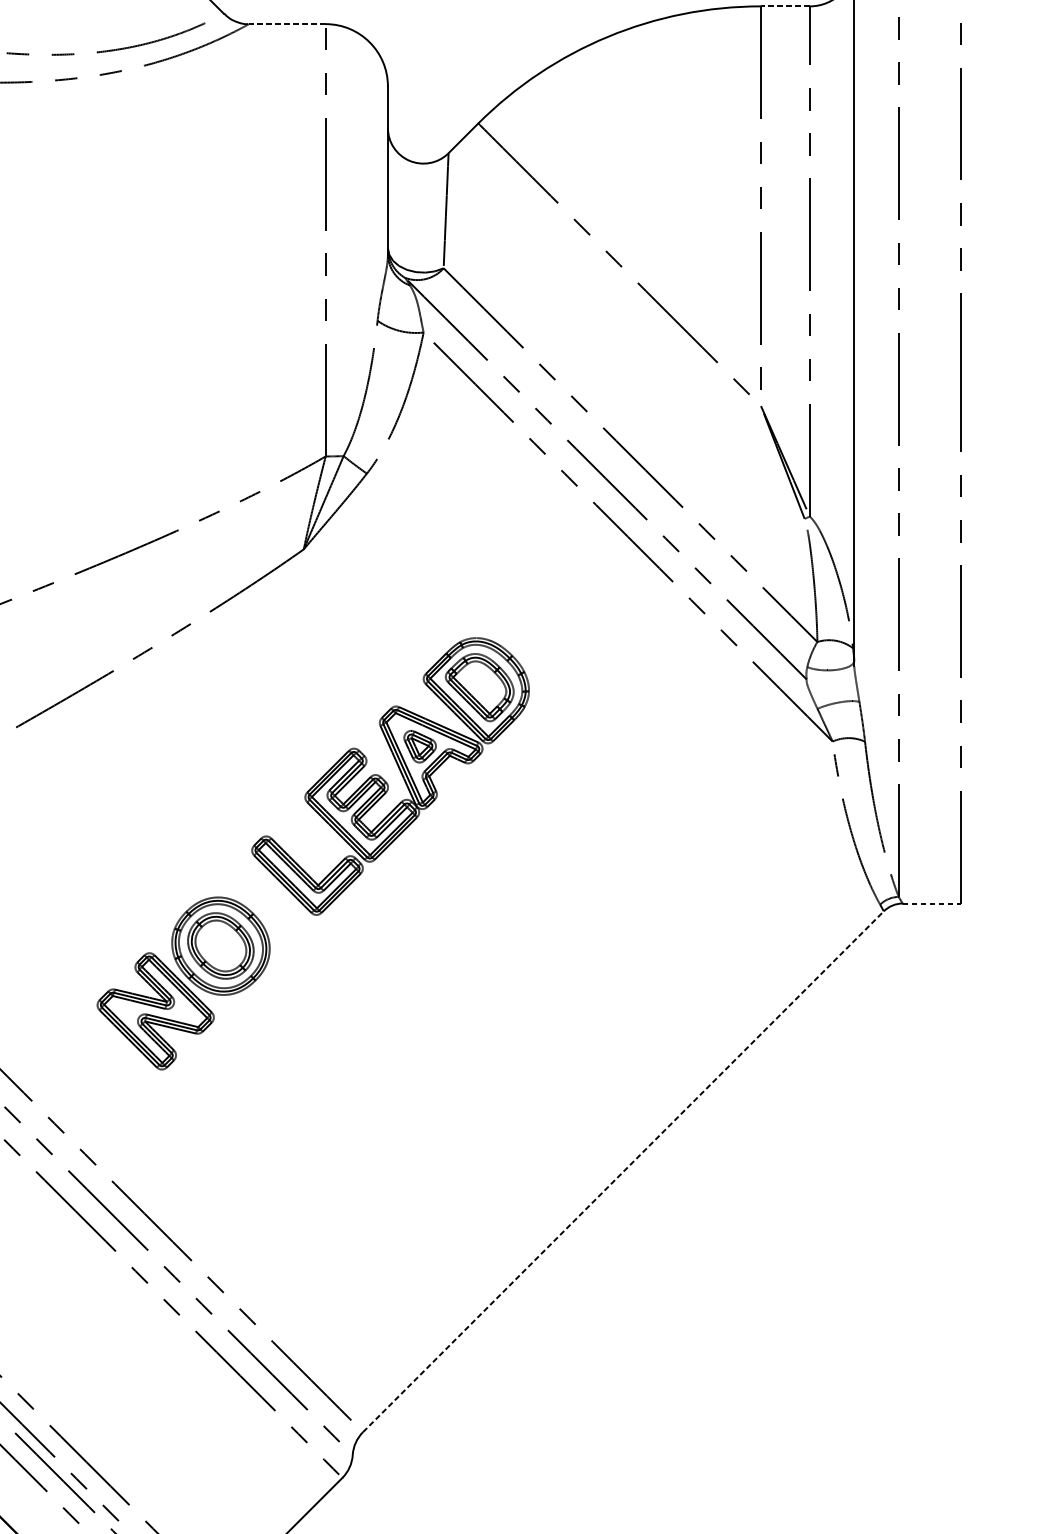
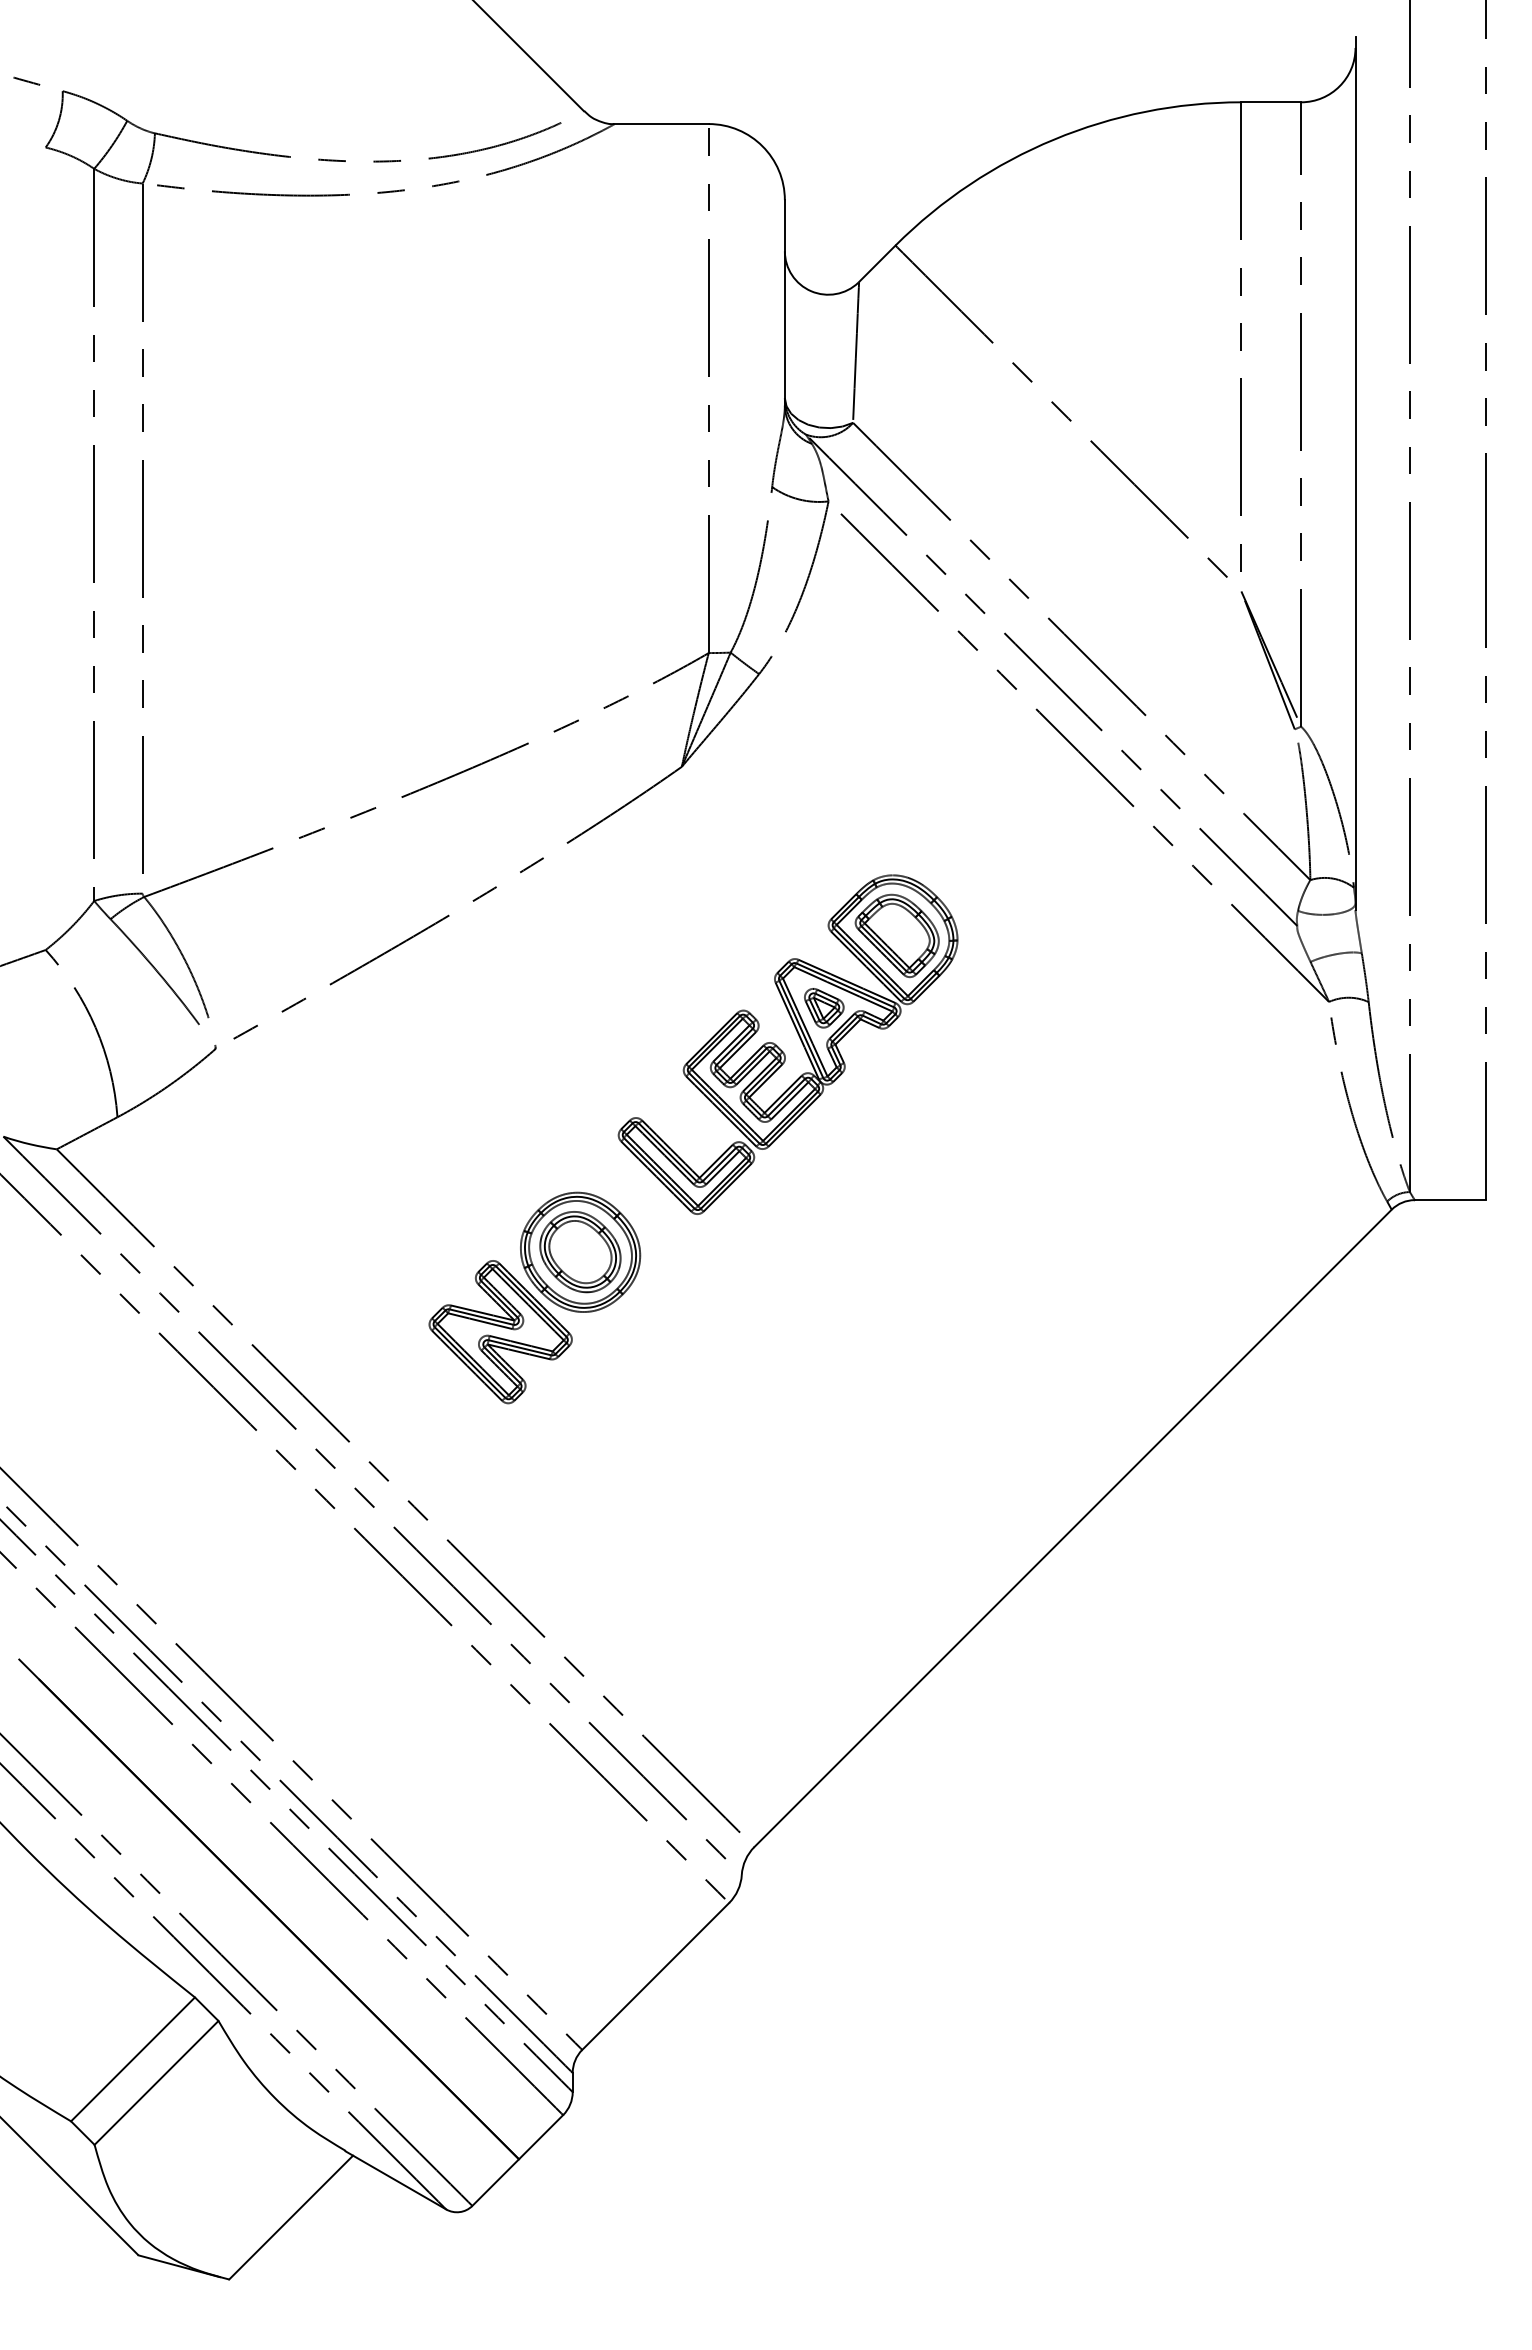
line: (785, 6) -> (1271, 102), dashed -> solid
line: (287, 24) -> (661, 124), dashed -> solid
line: (931, 903) -> (1450, 1200), dashed -> solid
line: (623, 1171) -> (1073, 1528), dashed -> solid

